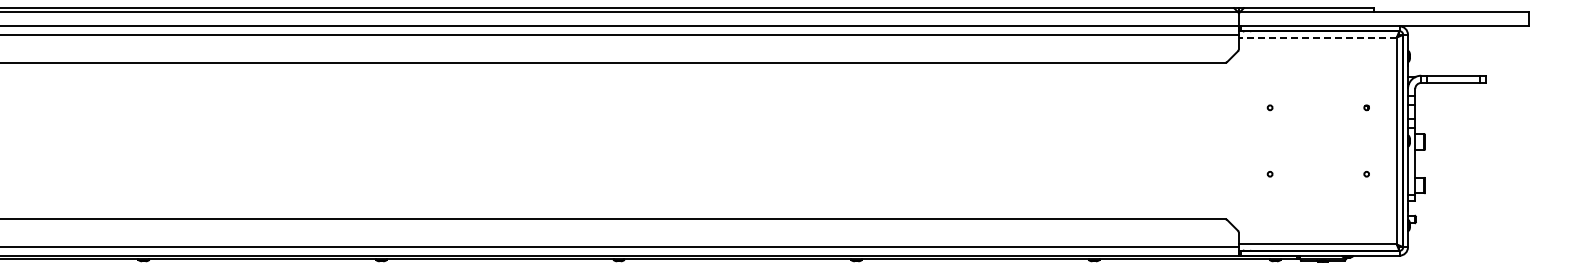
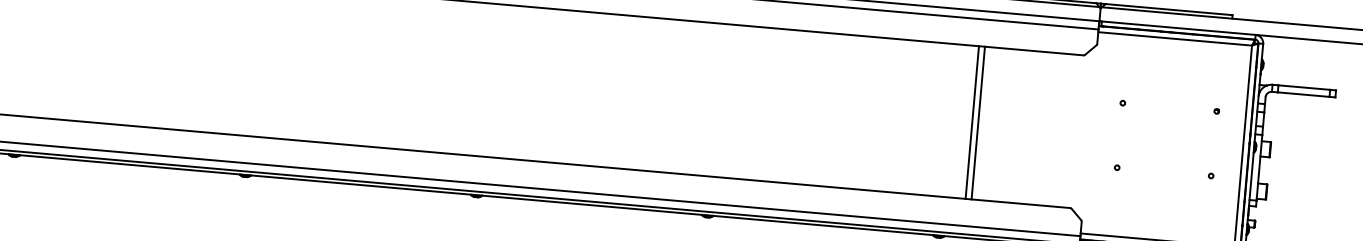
line: (1317, 37) -> (1174, 38), dashed -> solid
line: (1118, 140) -> (972, 122), added
line: (1124, 140) -> (978, 122), added

